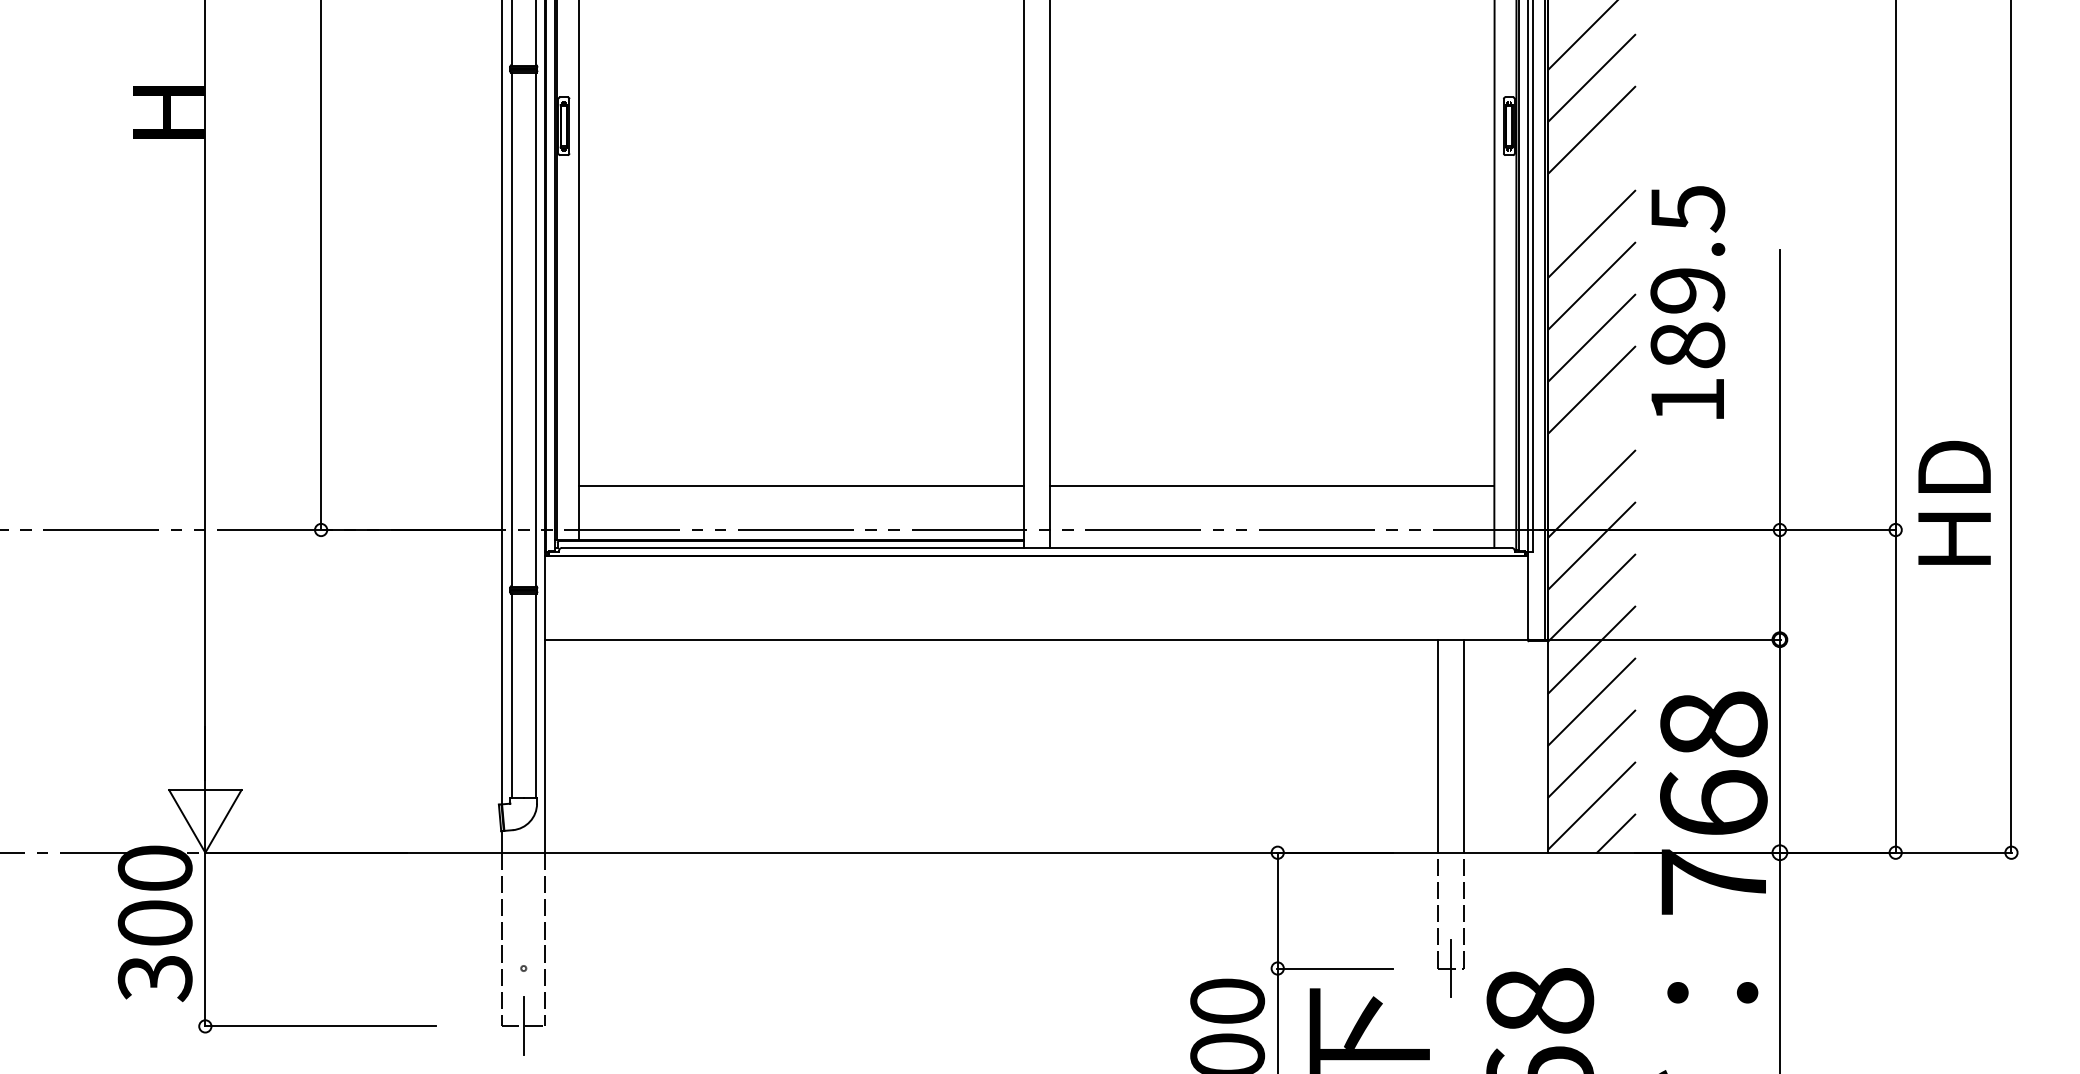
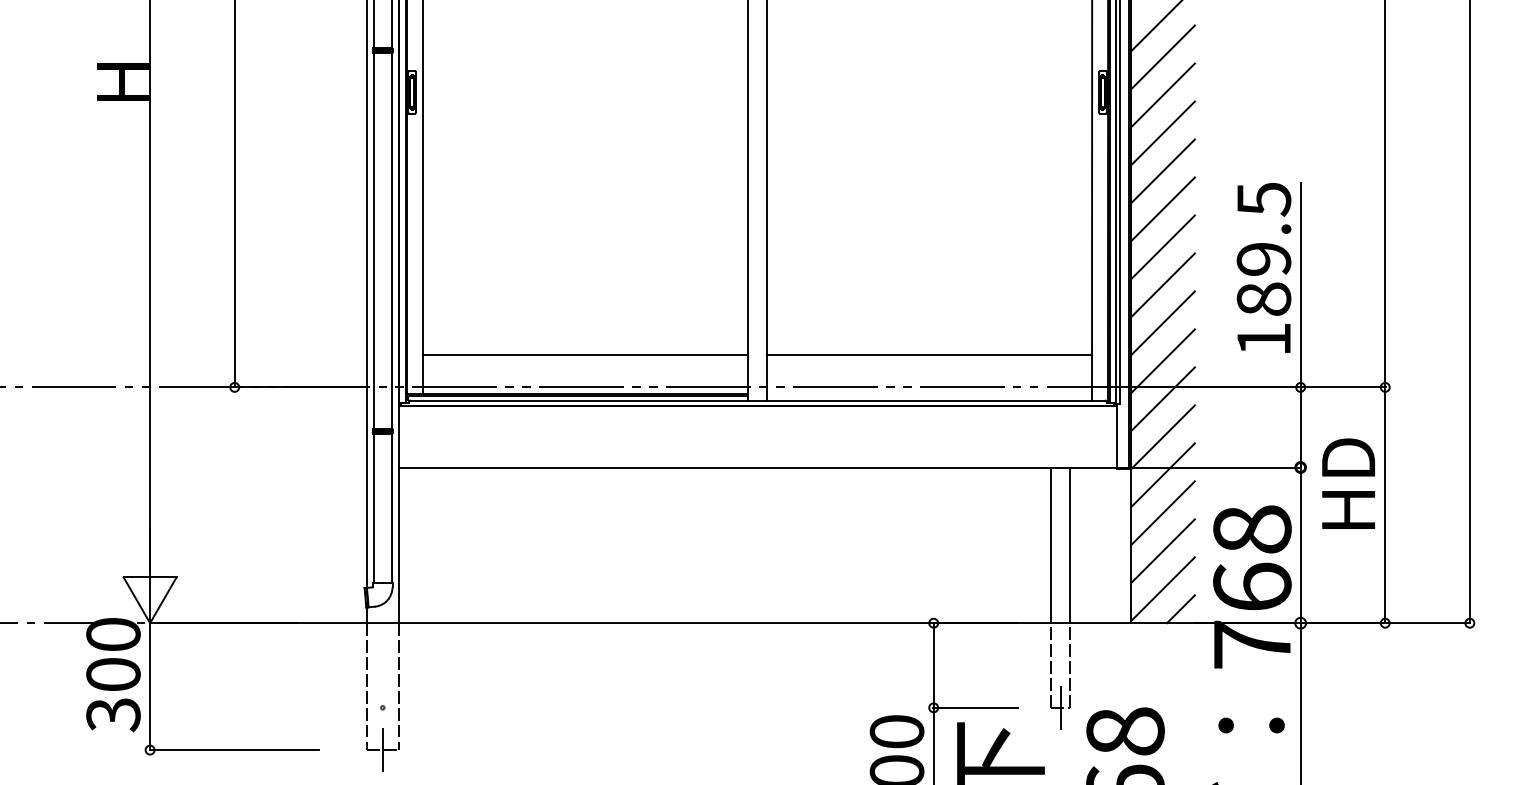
line: (1591, 181) -> (1162, 132), added
text: (1687, 302) -> (1263, 267), moved
line: (1591, 441) -> (1162, 322), added
text: (1954, 502) -> (1348, 483), moved

